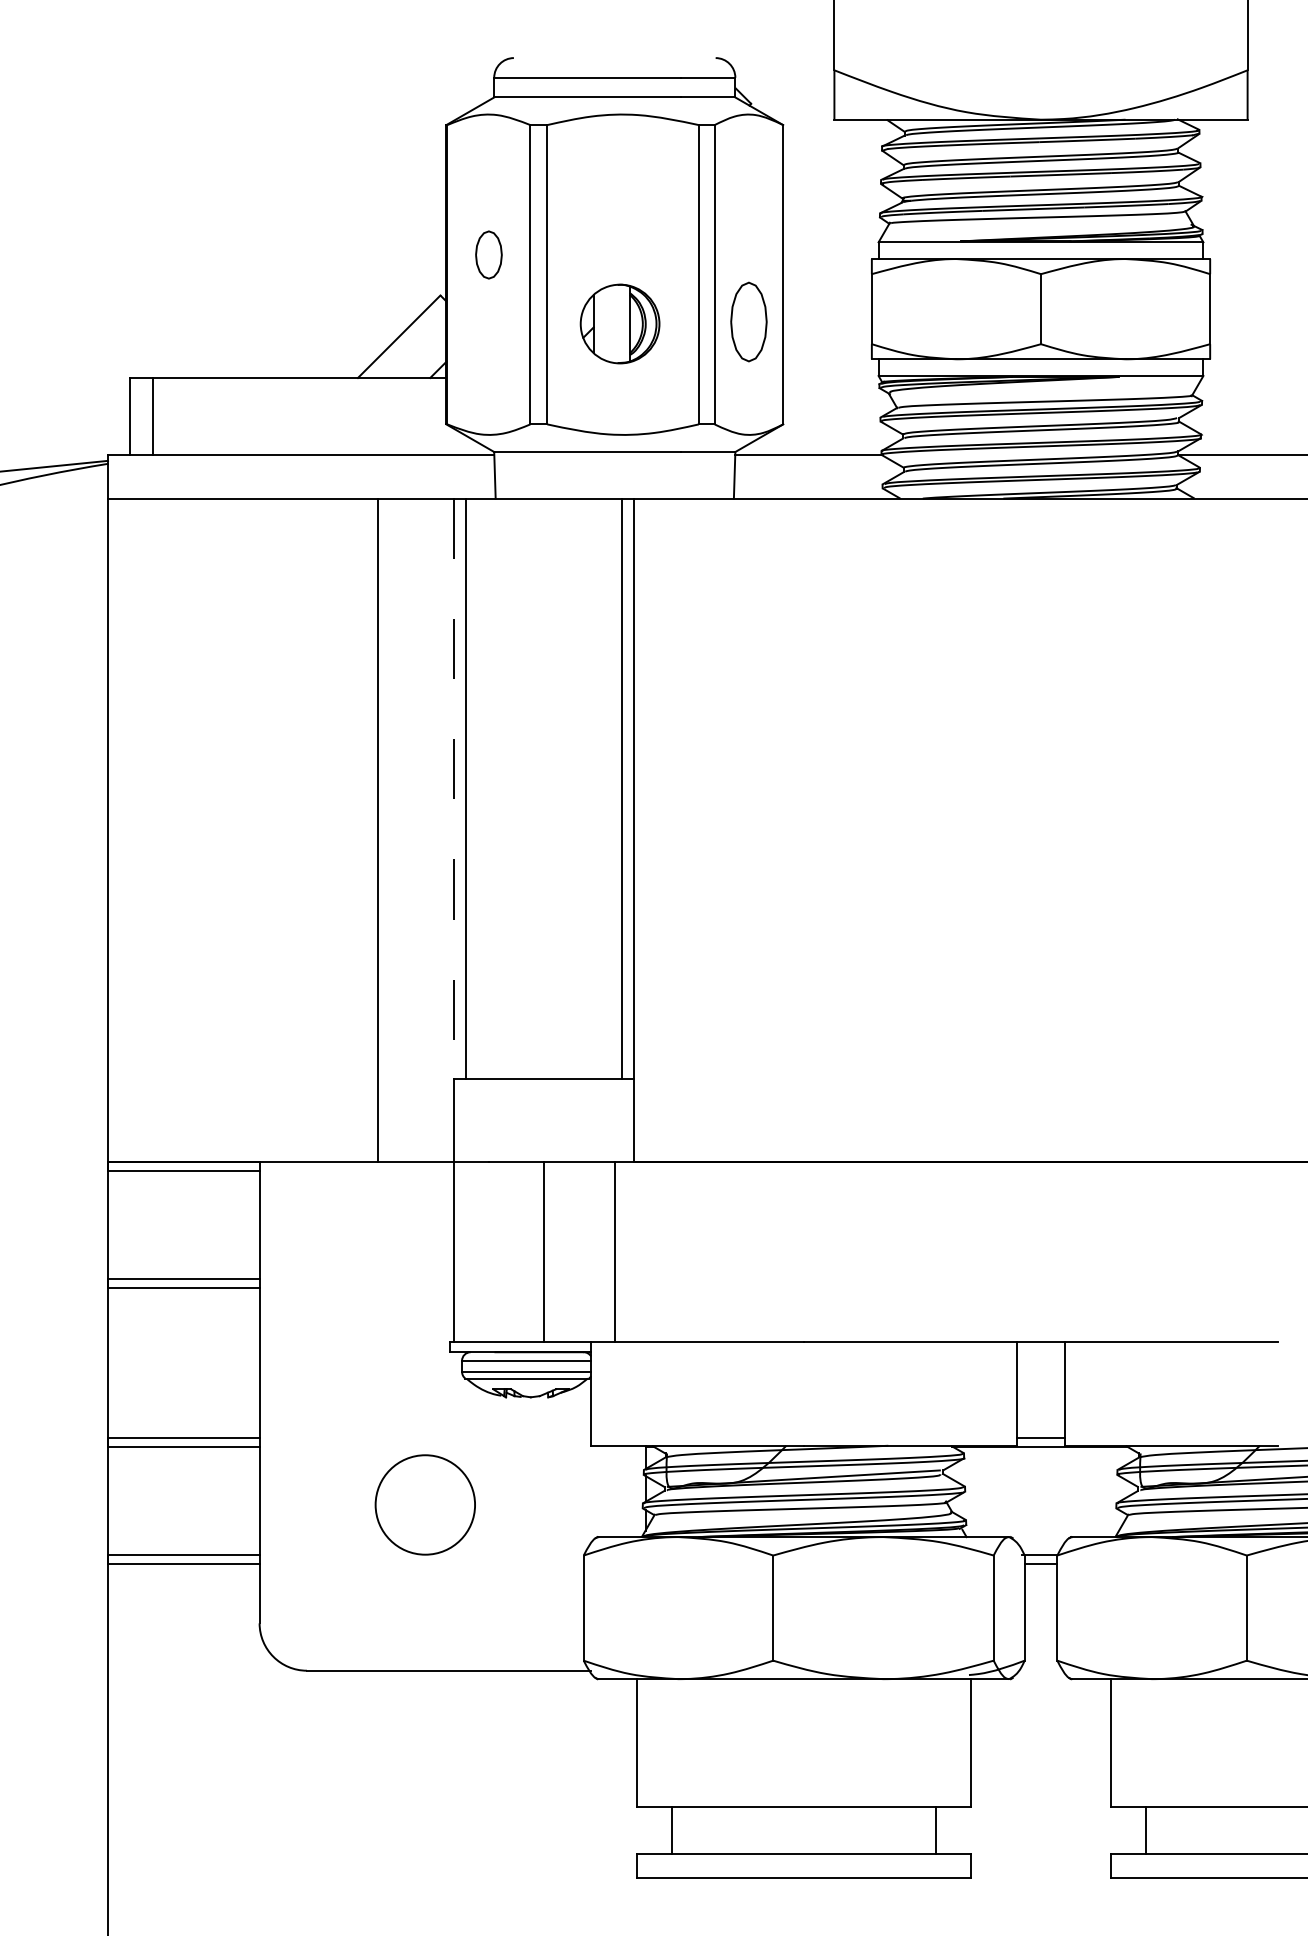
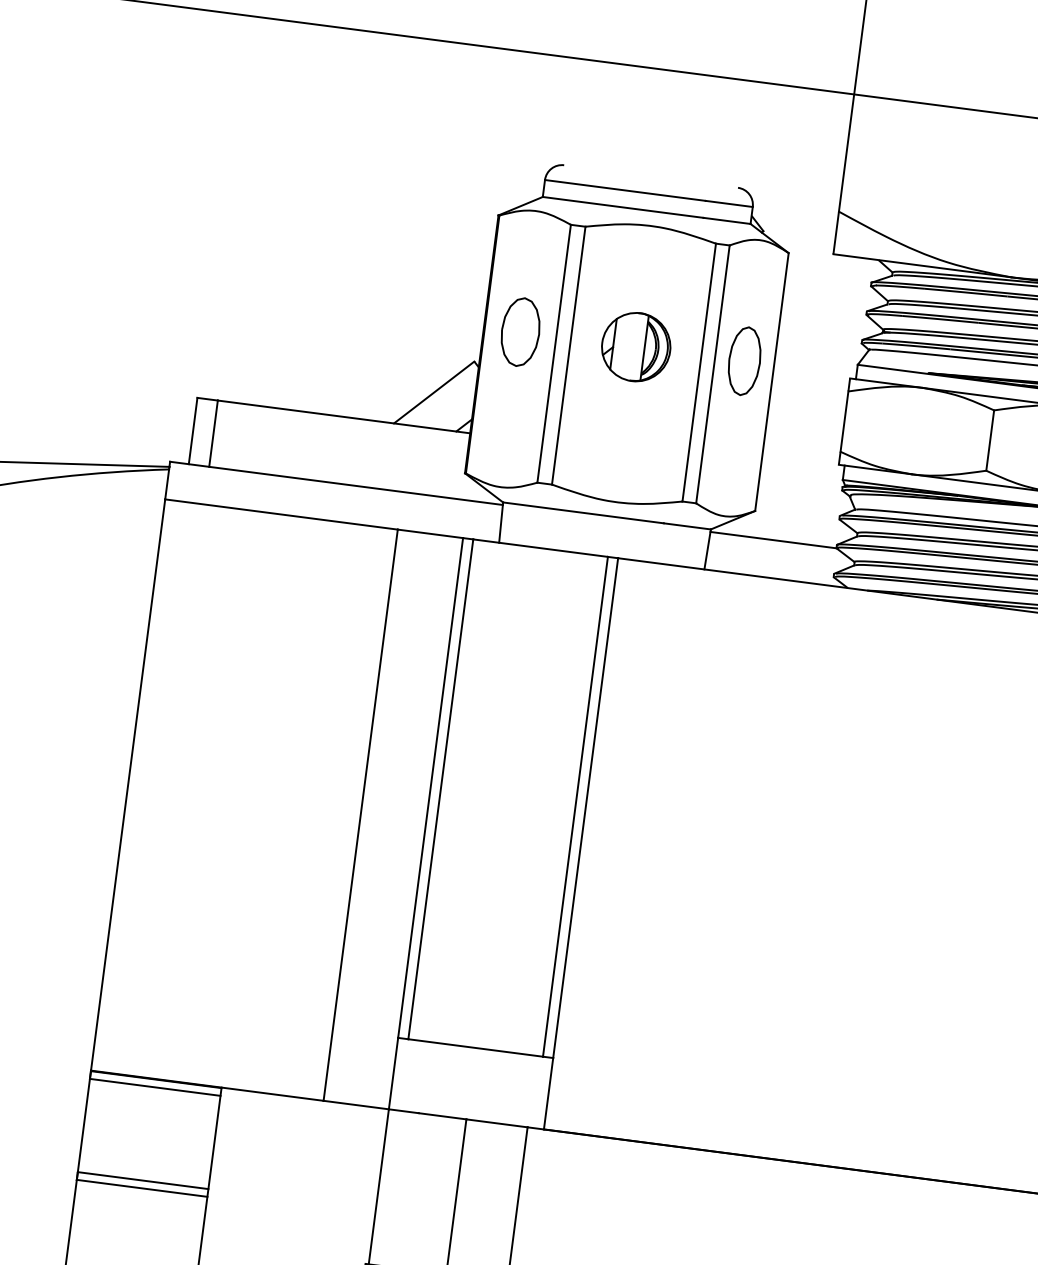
part: (488, 254) -> (520, 331), size x1.67
part: (748, 321) -> (744, 360), moved
part: (619, 323) -> (635, 346), moved
line: (453, 789) -> (430, 788), dashed -> solid

